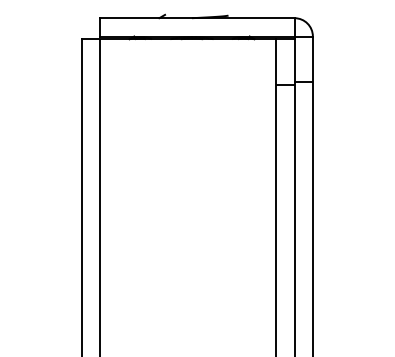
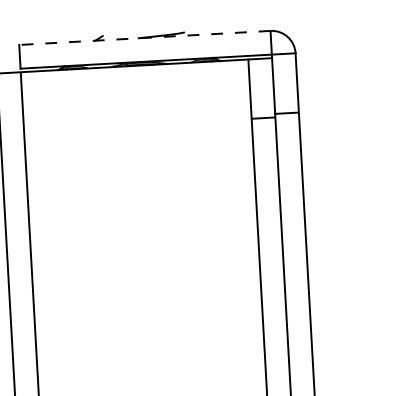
line: (197, 18) -> (144, 38), solid -> dashed

